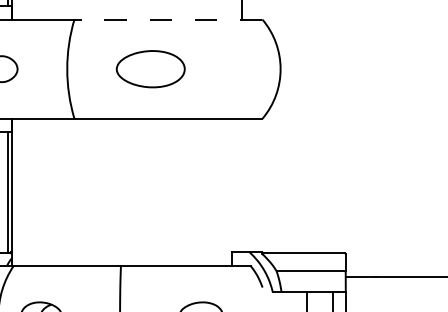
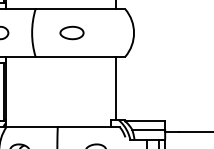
line: (168, 19) -> (80, 9), dashed -> solid
part: (149, 68) -> (71, 32), size x0.71
line: (241, 185) -> (115, 88), added

